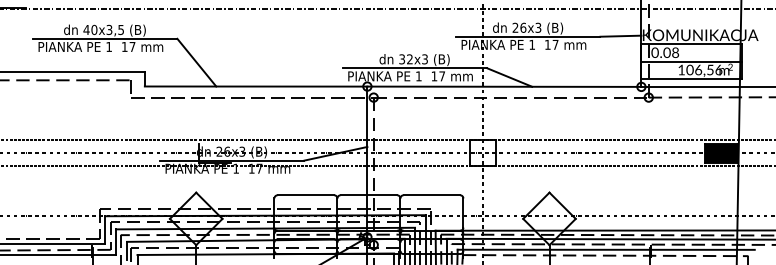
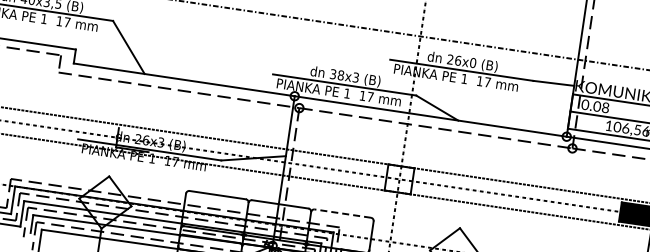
text: (538, 27) -> (473, 62), 26x3 -> 26x0
text: (409, 59) -> (340, 75), 32x3 -> 38x3
line: (431, 195) -> (342, 213), solid -> dashed

